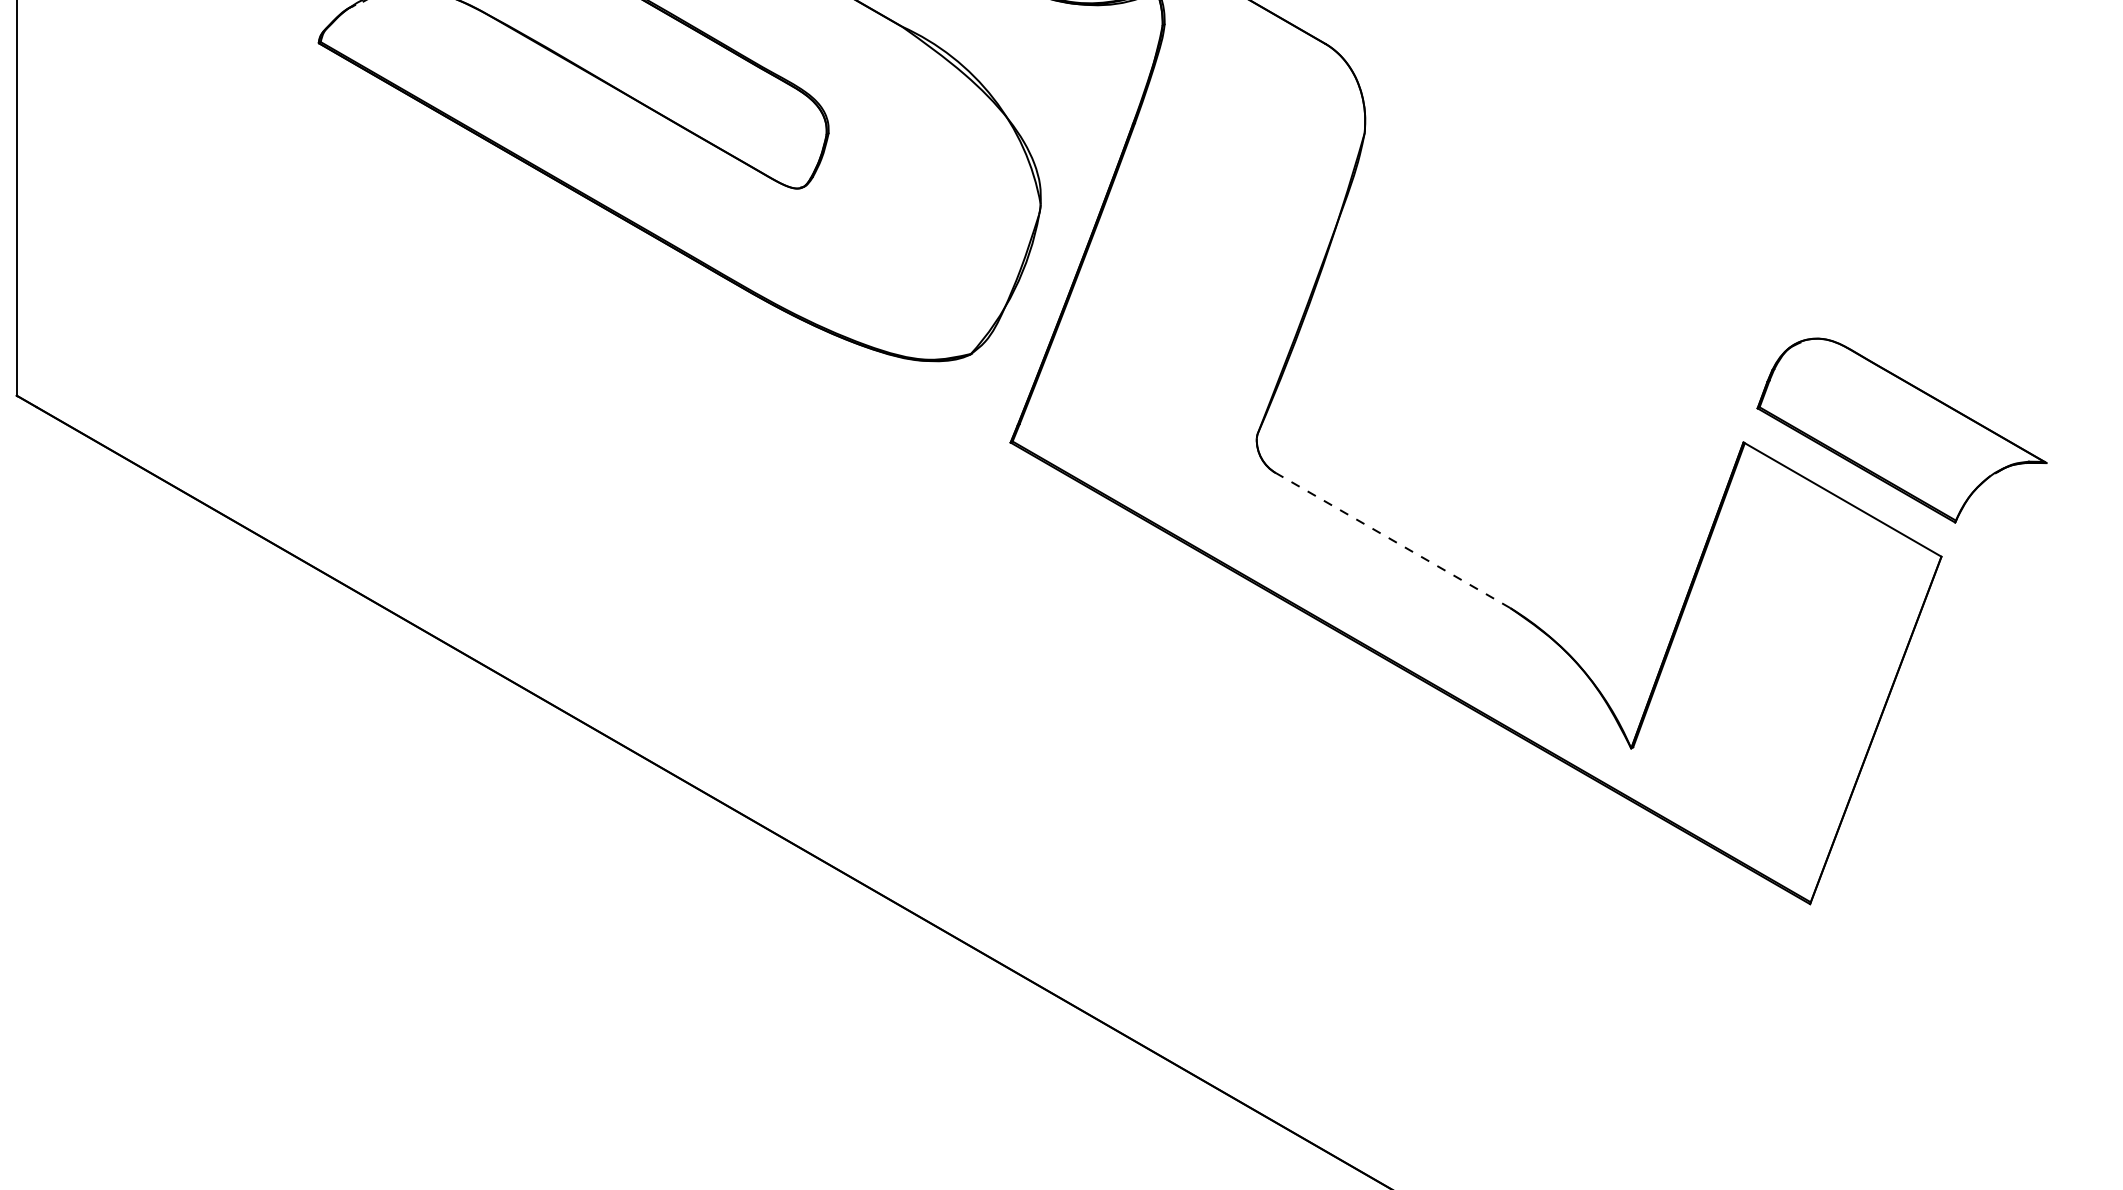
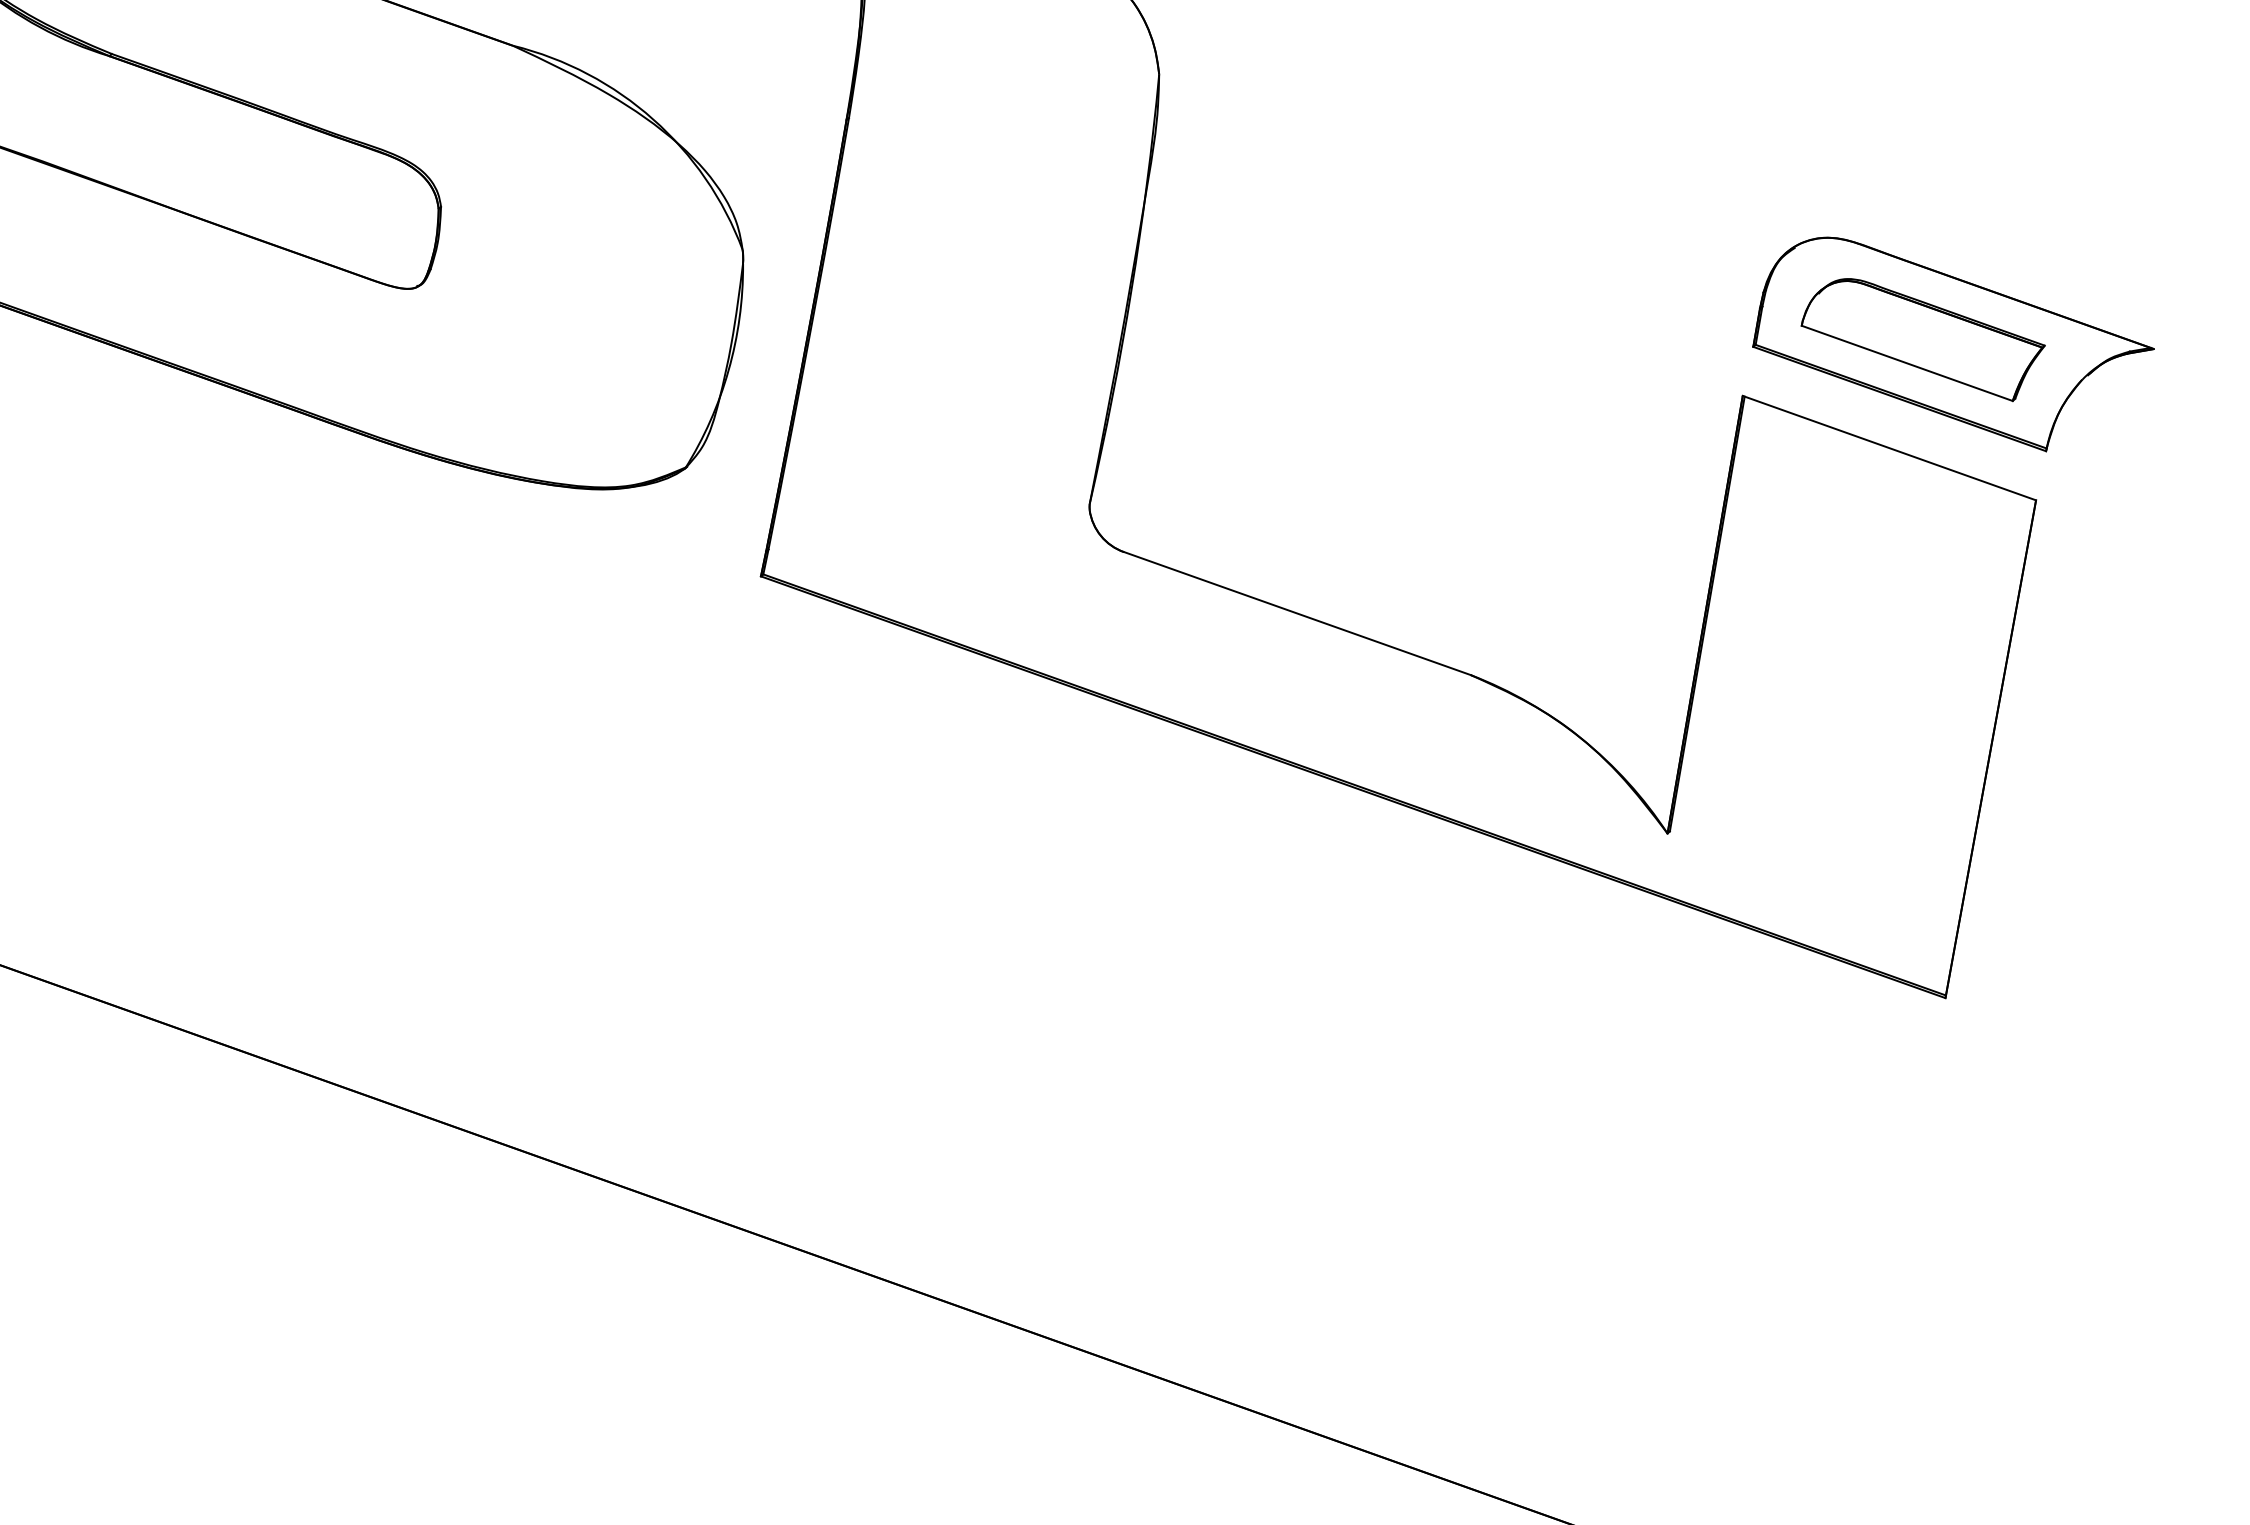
part: (1881, 426) -> (1923, 340), added
line: (1392, 540) -> (1296, 613), dashed -> solid

